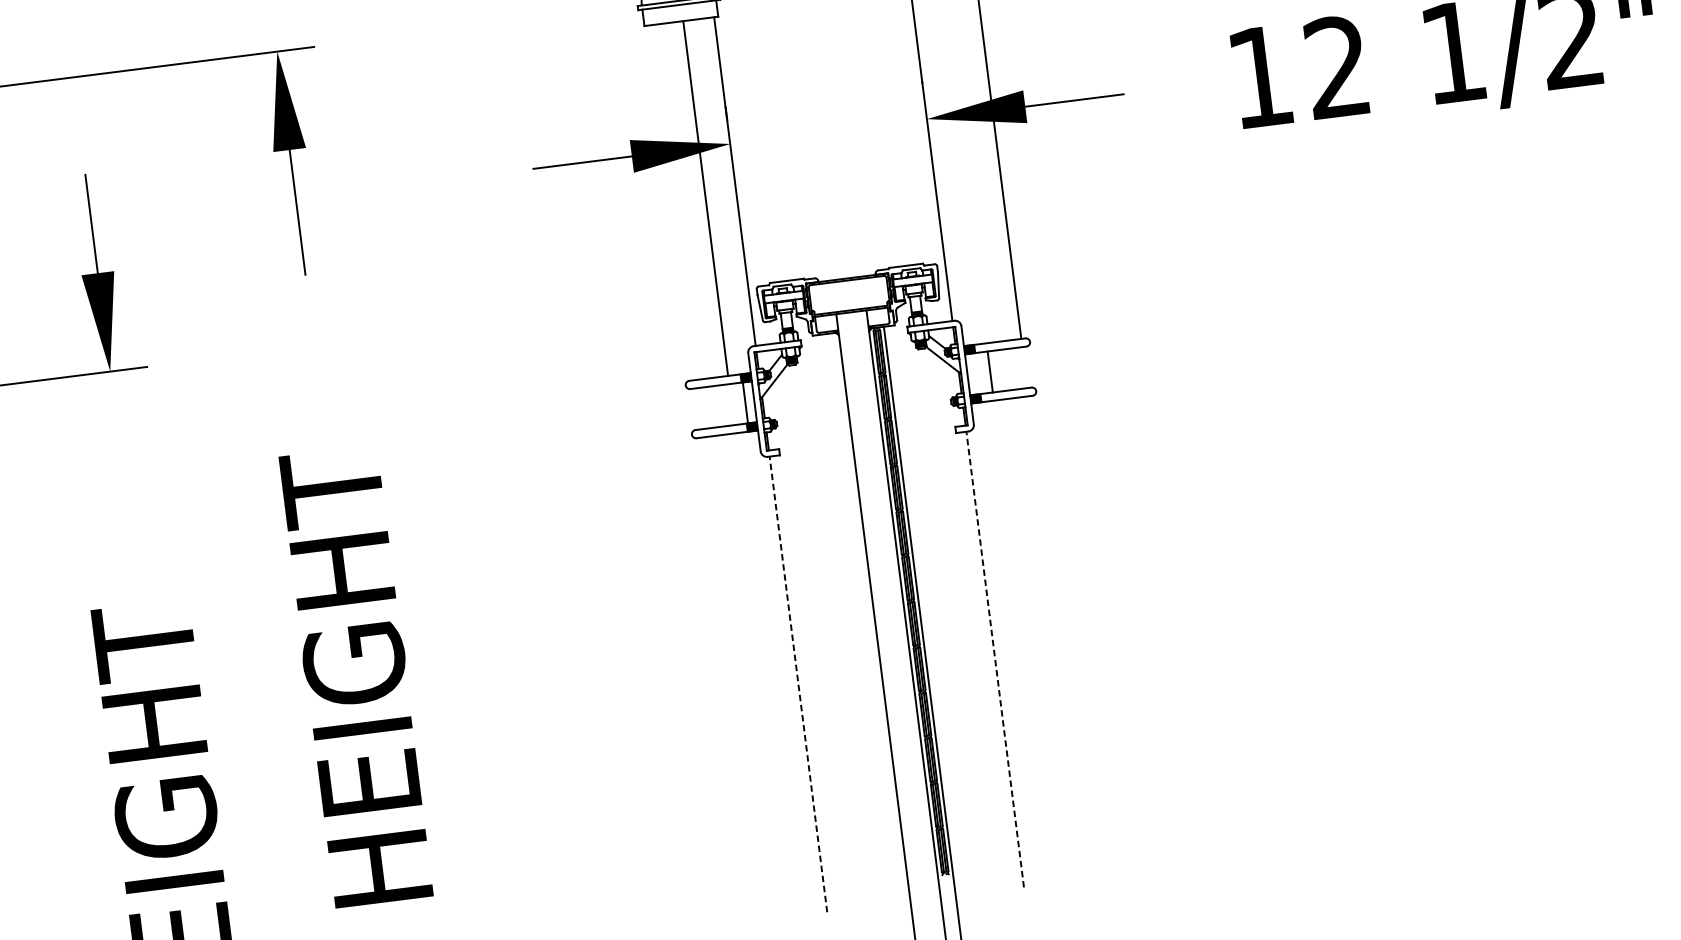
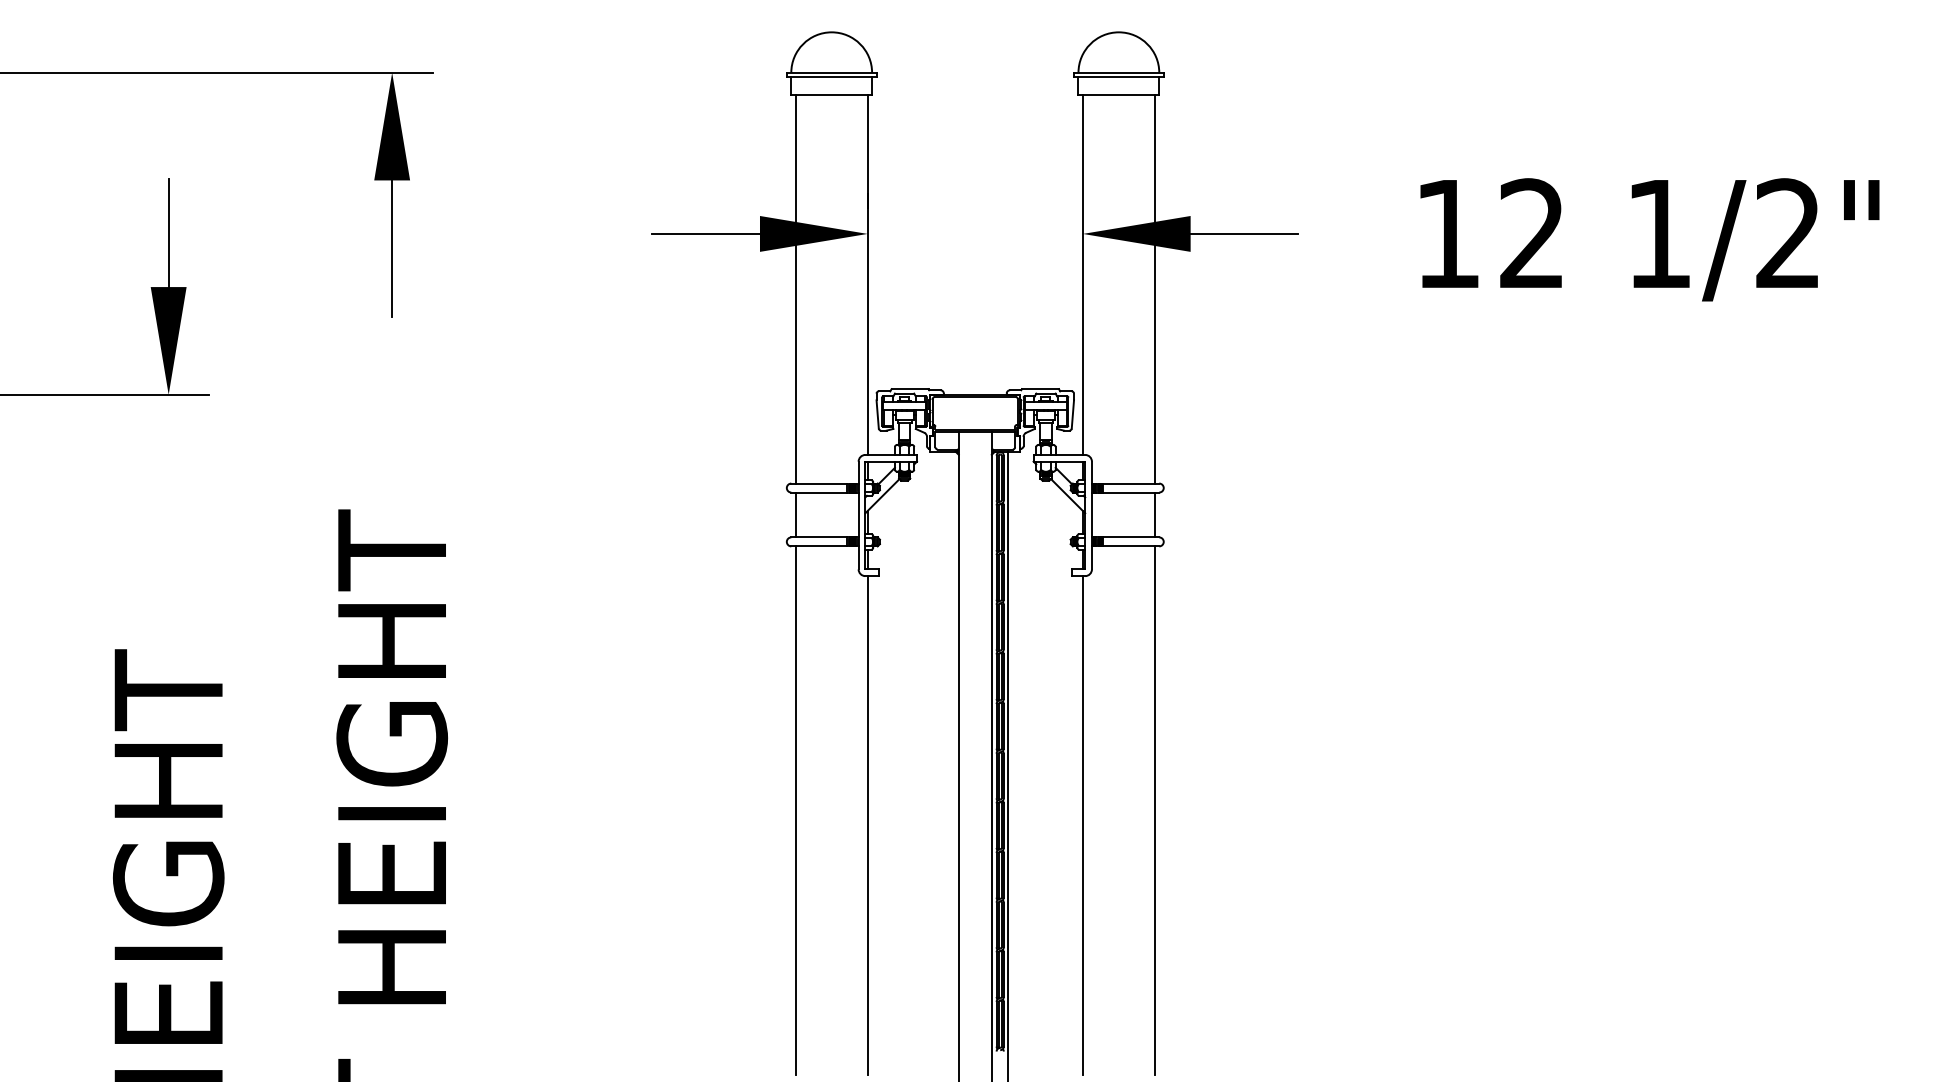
line: (705, 198) -> (795, 289), moved
line: (989, 371) -> (1154, 514), moved
line: (745, 402) -> (795, 514), moved
line: (1058, 637) -> (1154, 810), added
line: (994, 659) -> (1082, 825), dashed -> solid
line: (730, 679) -> (795, 810), added
line: (798, 684) -> (867, 825), dashed -> solid

